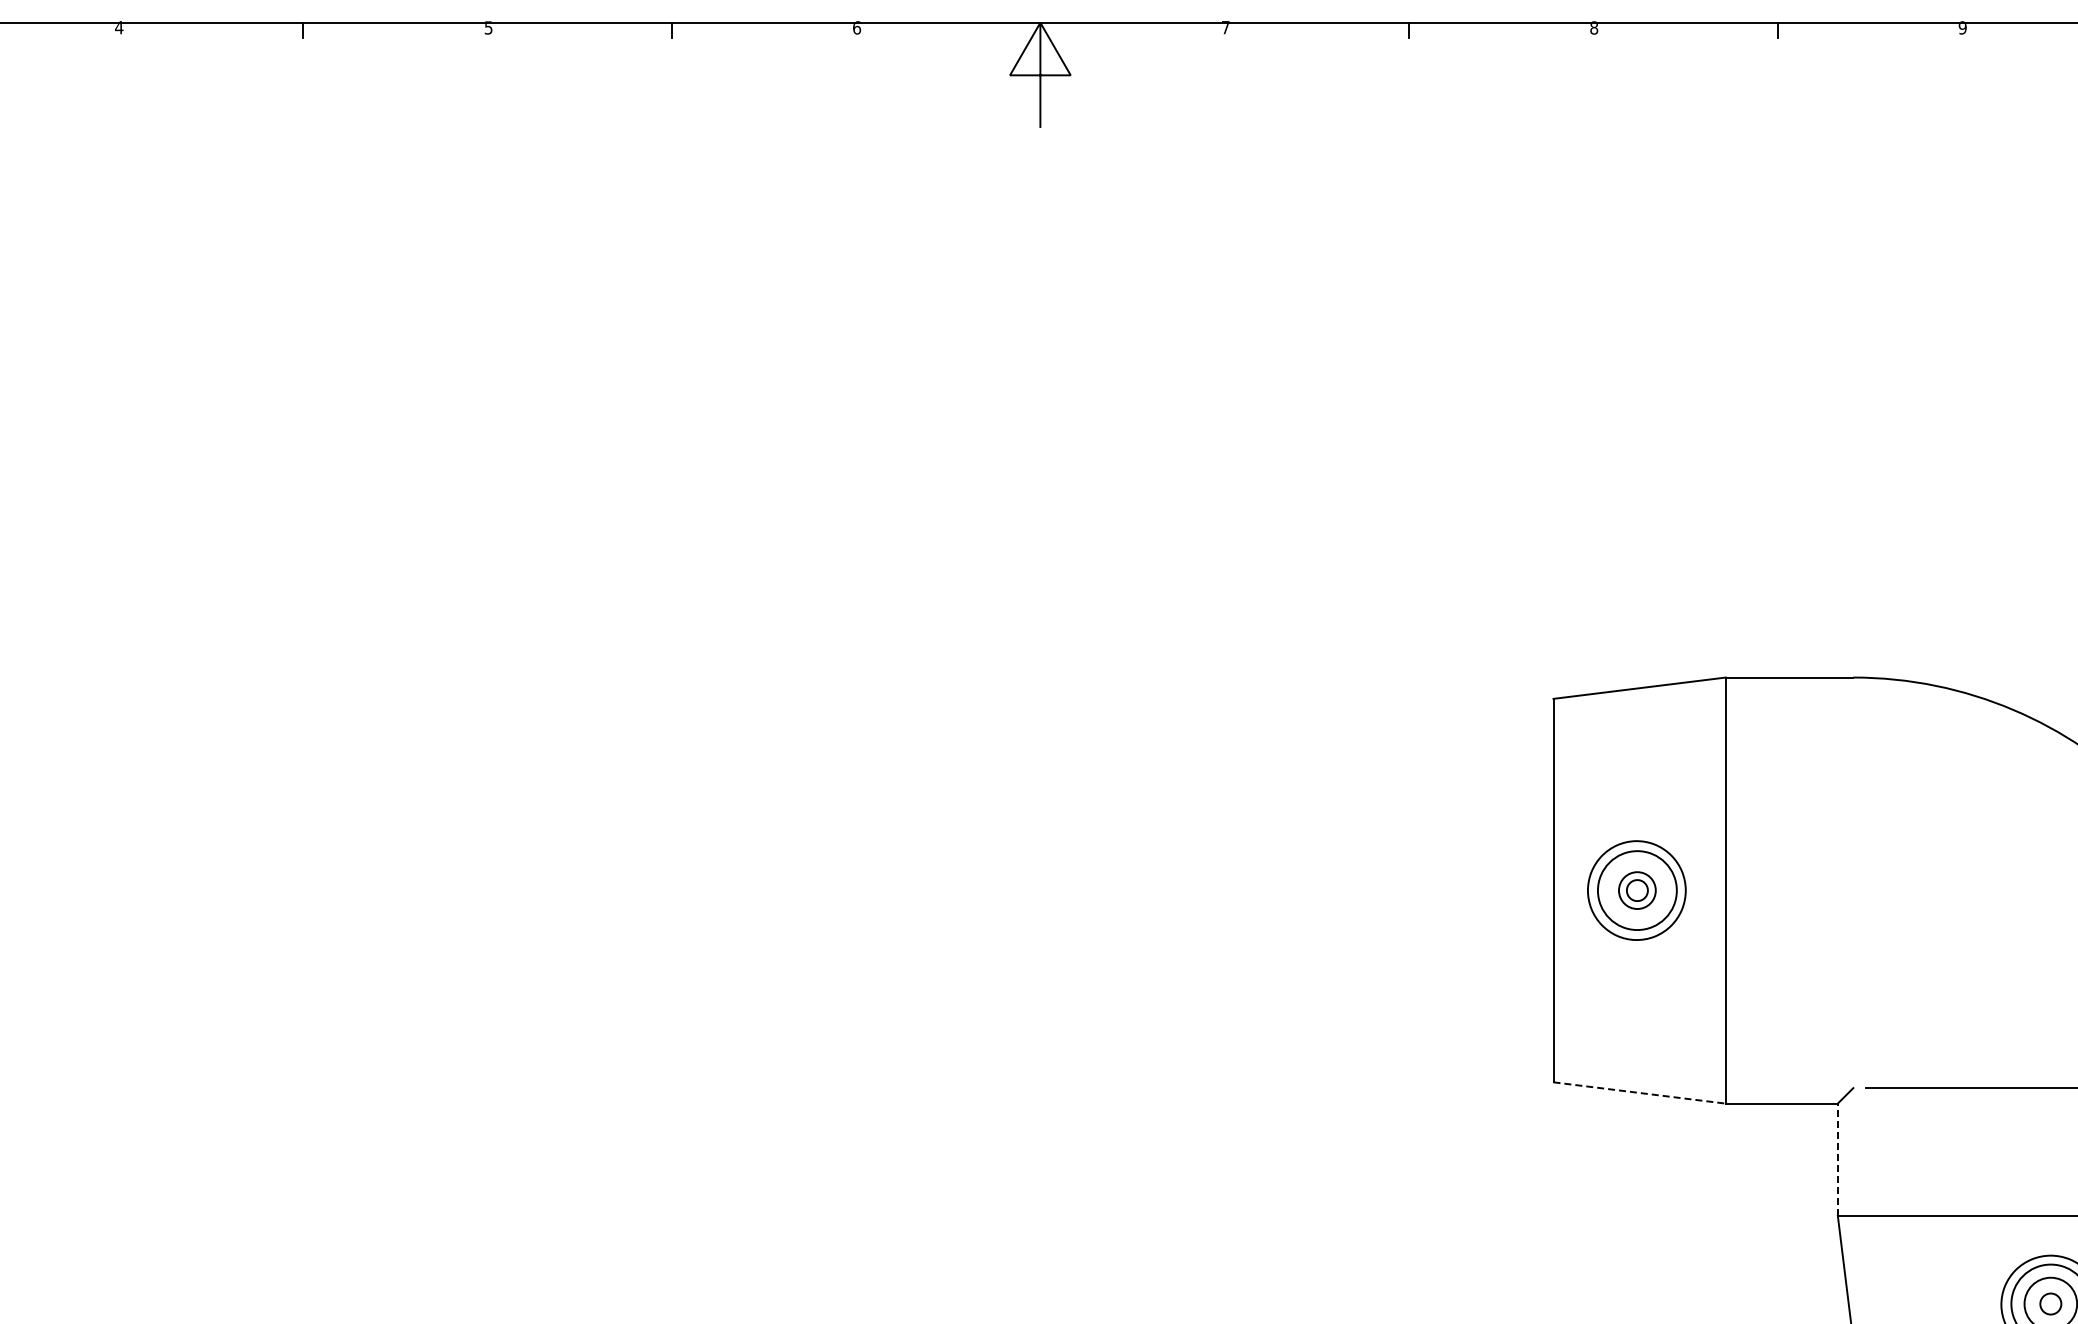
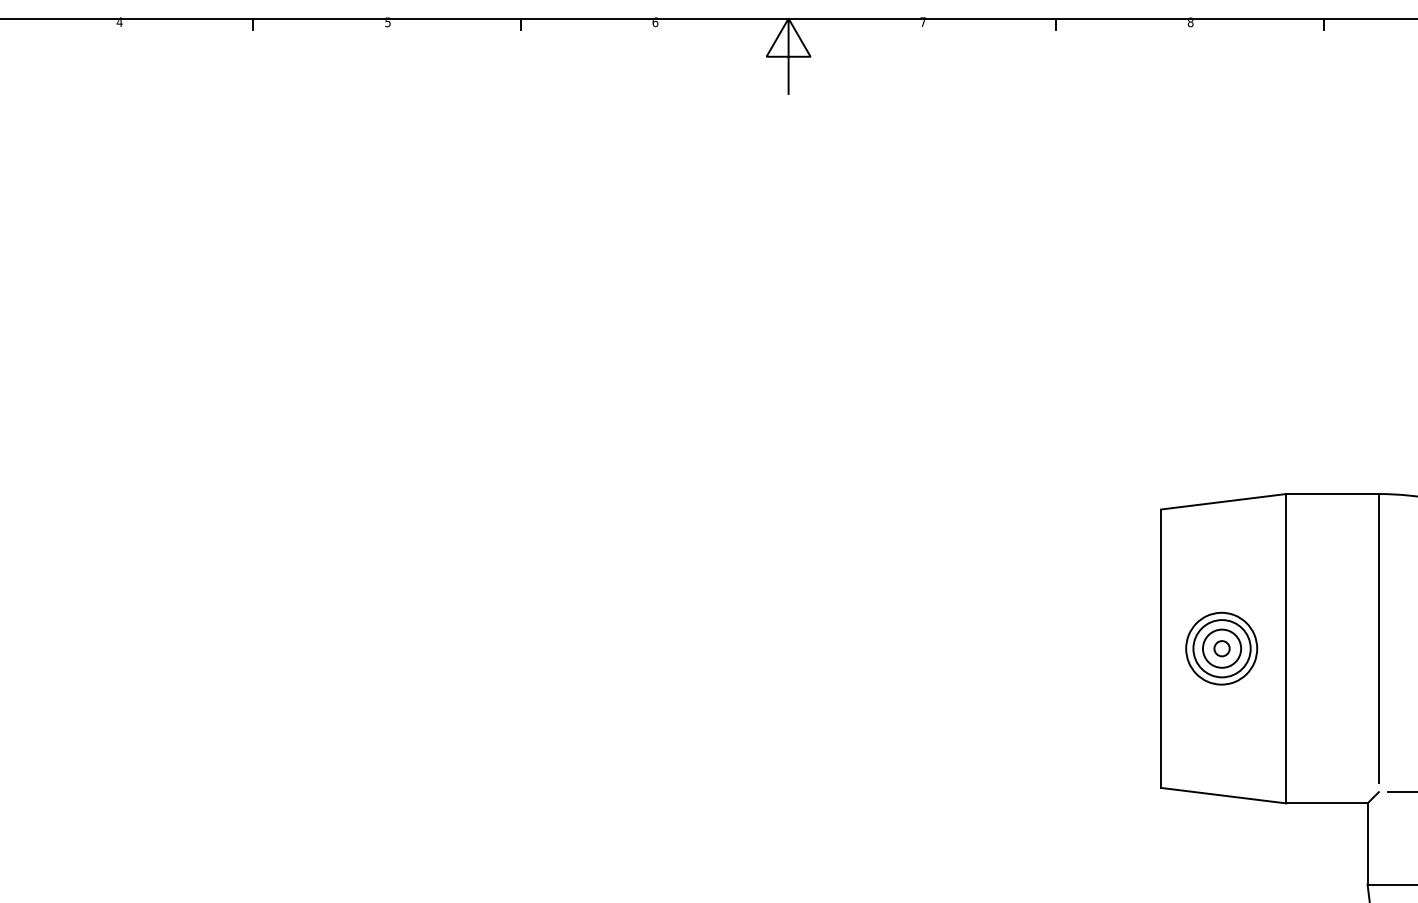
line: (1853, 877) -> (1378, 639), added
circle: (1637, 890) -> (1222, 648), size x1.43
line: (1639, 1092) -> (1223, 795), dashed -> solid
line: (1837, 1159) -> (1367, 843), dashed -> solid

